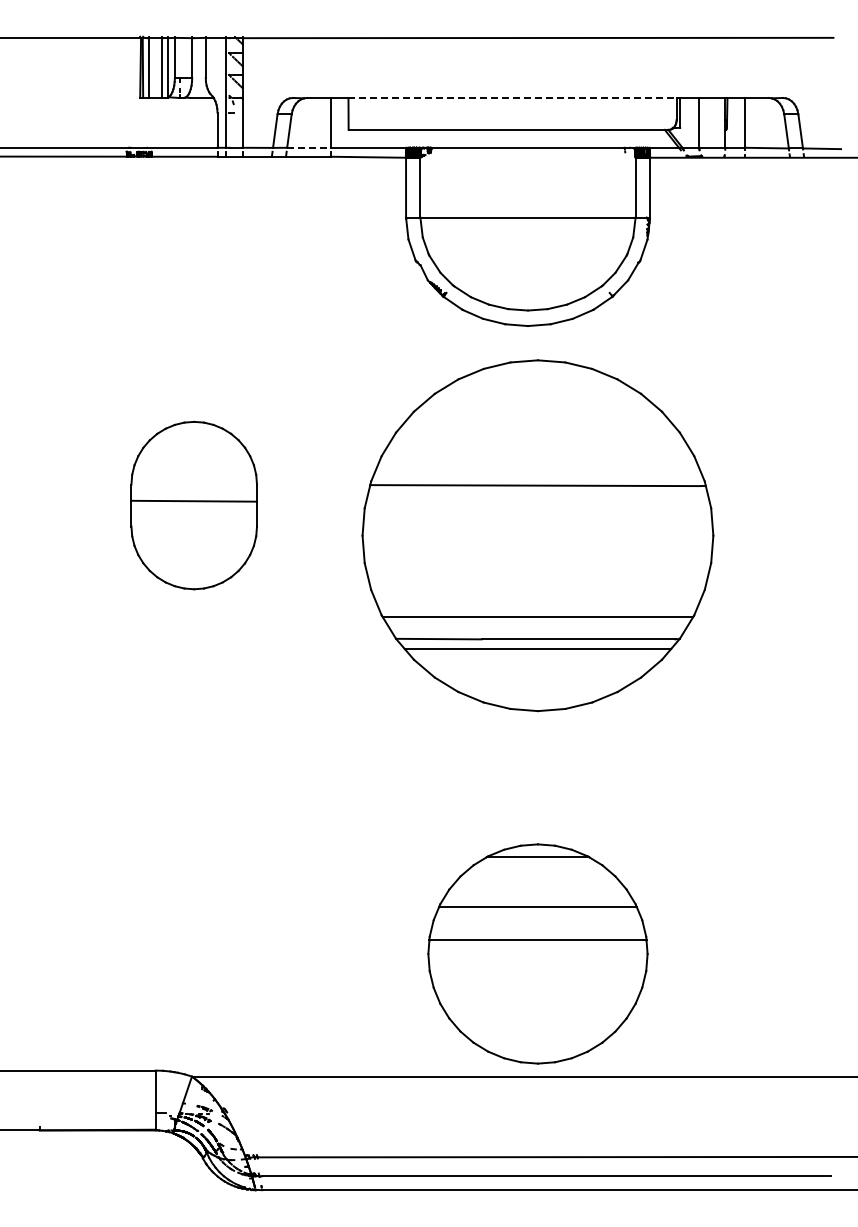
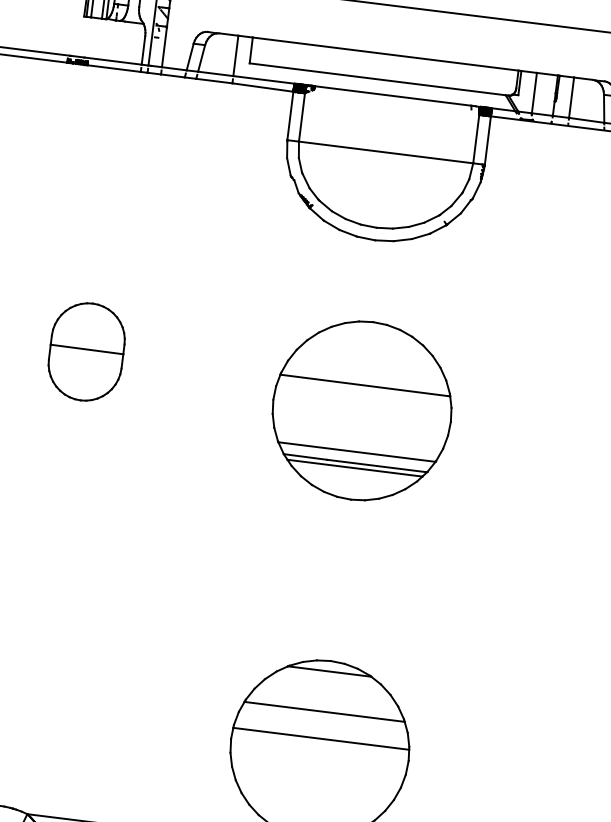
line: (513, 97) -> (386, 53), dashed -> solid
line: (308, 147) -> (215, 73), dashed -> solid
part: (193, 505) -> (86, 351), size x0.71
part: (537, 534) -> (361, 410), size x0.62

